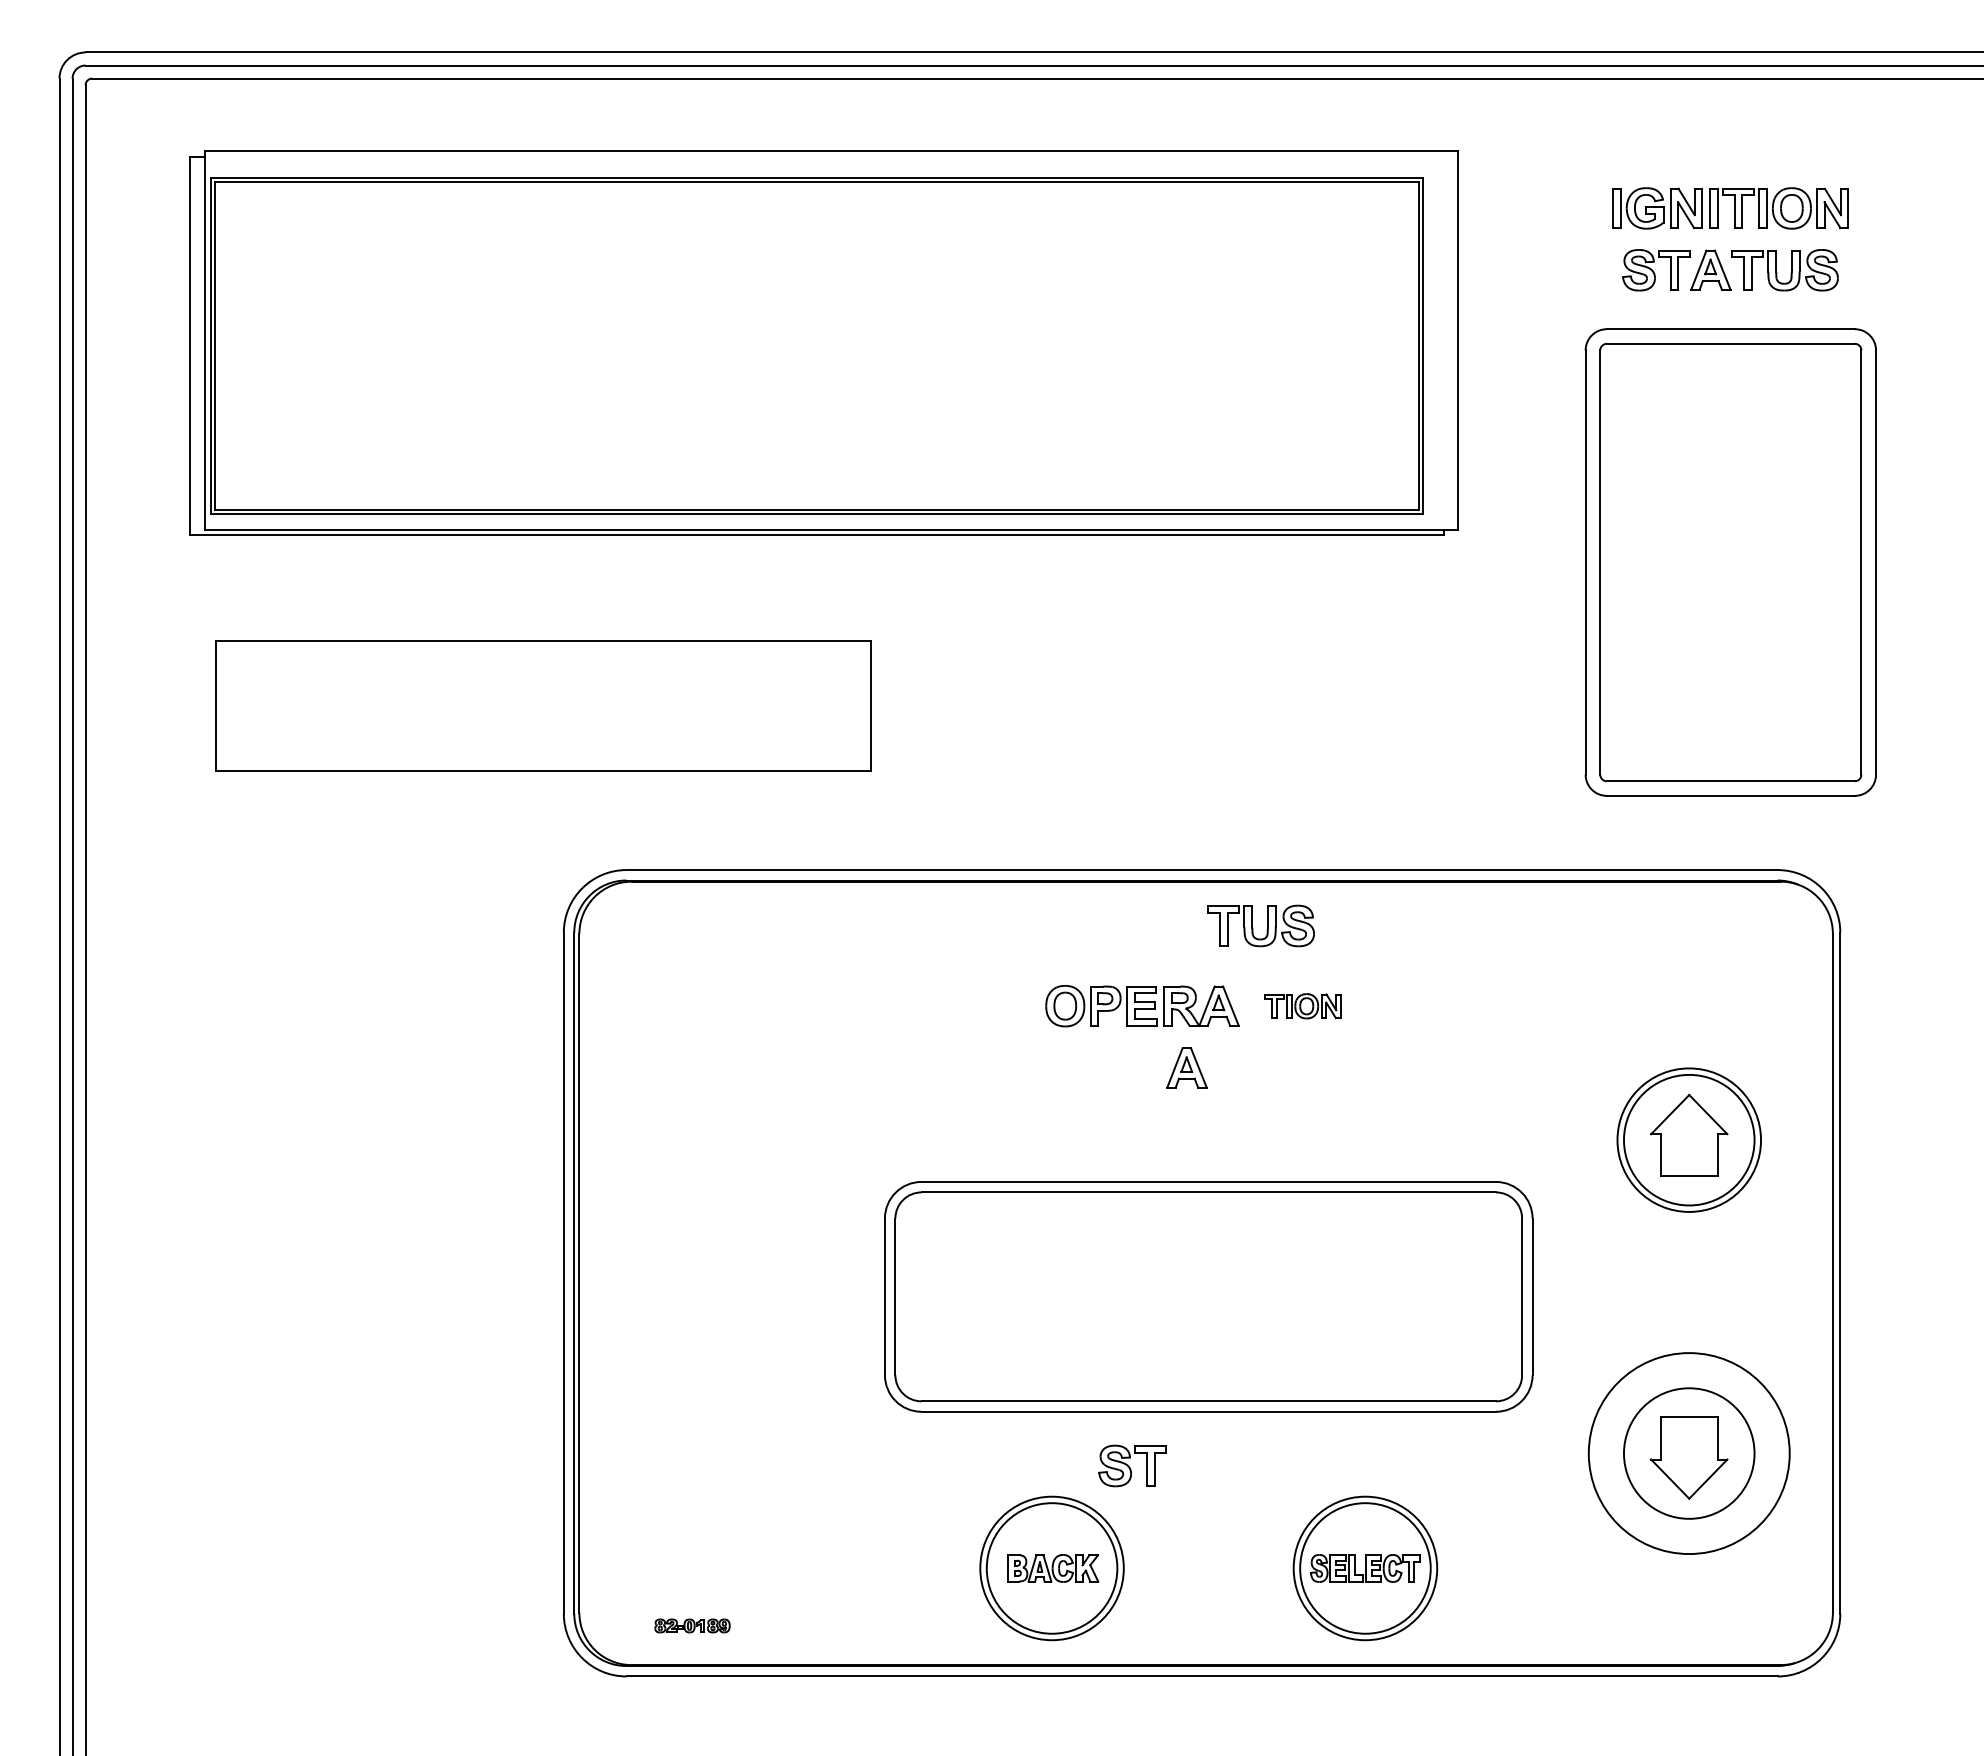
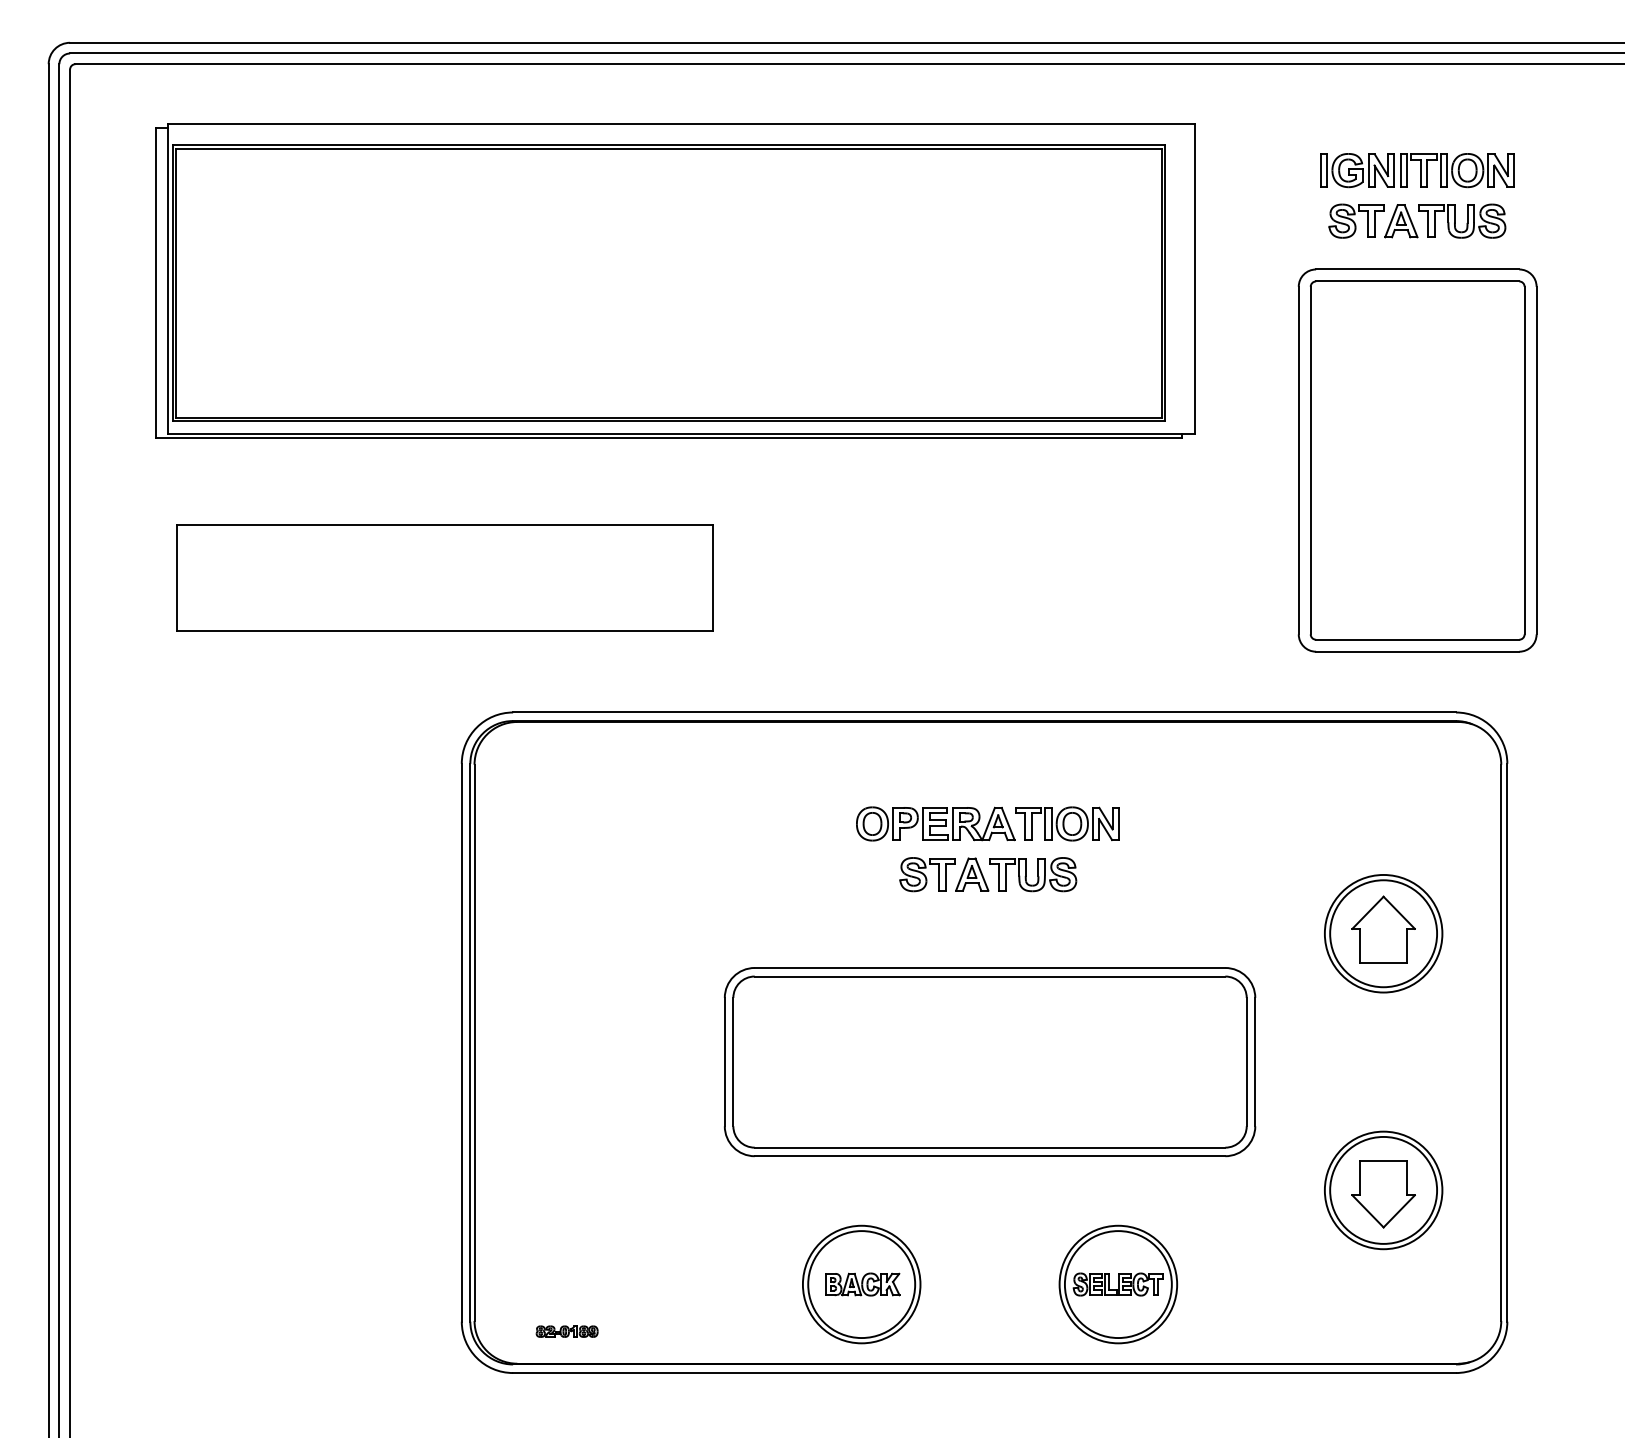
part: (1267, 925) -> (1038, 874), moved
part: (1302, 1006) -> (1066, 824), size x1.67
circle: (1689, 1453) -> (1383, 1190), size x0.71
part: (1132, 1465) -> (927, 874), moved

